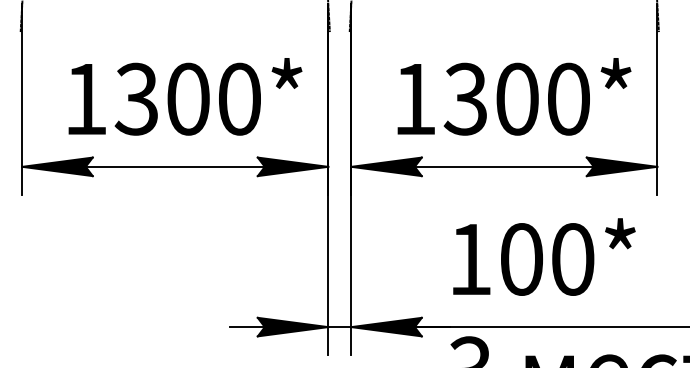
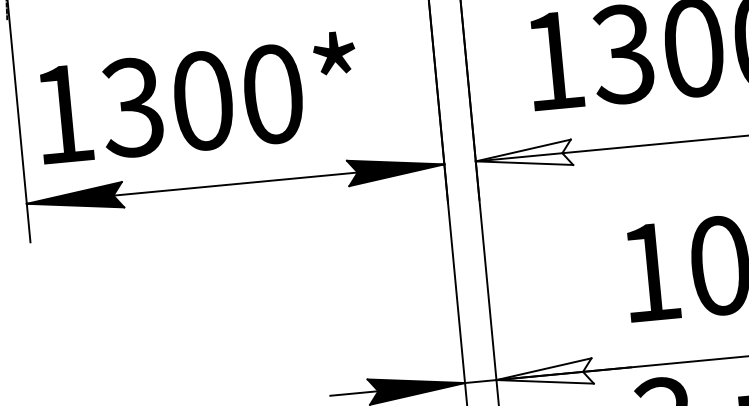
text: (185, 96) -> (198, 97), moved
fill: (386, 166) -> (523, 156), removed
fill: (386, 326) -> (544, 374), removed

